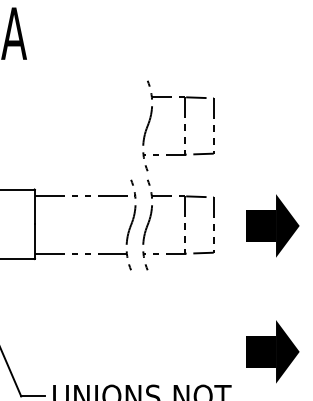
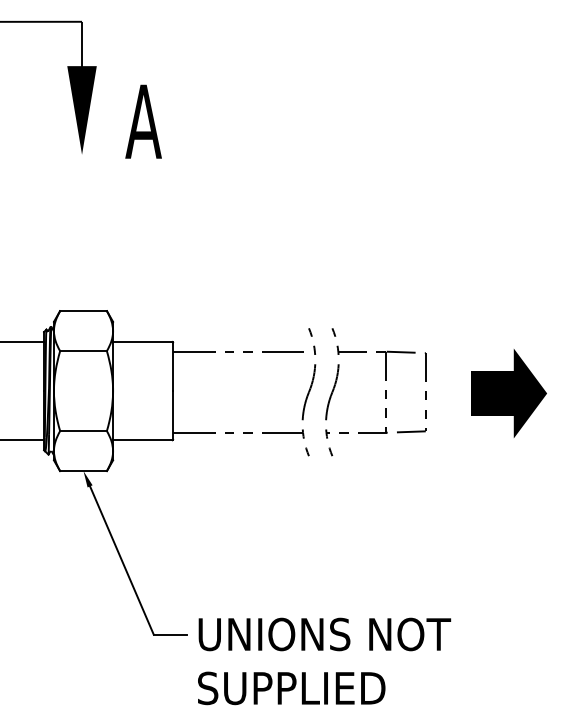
part: (185, 126) -> (385, 252), removed
part: (272, 351) -> (508, 571), removed

